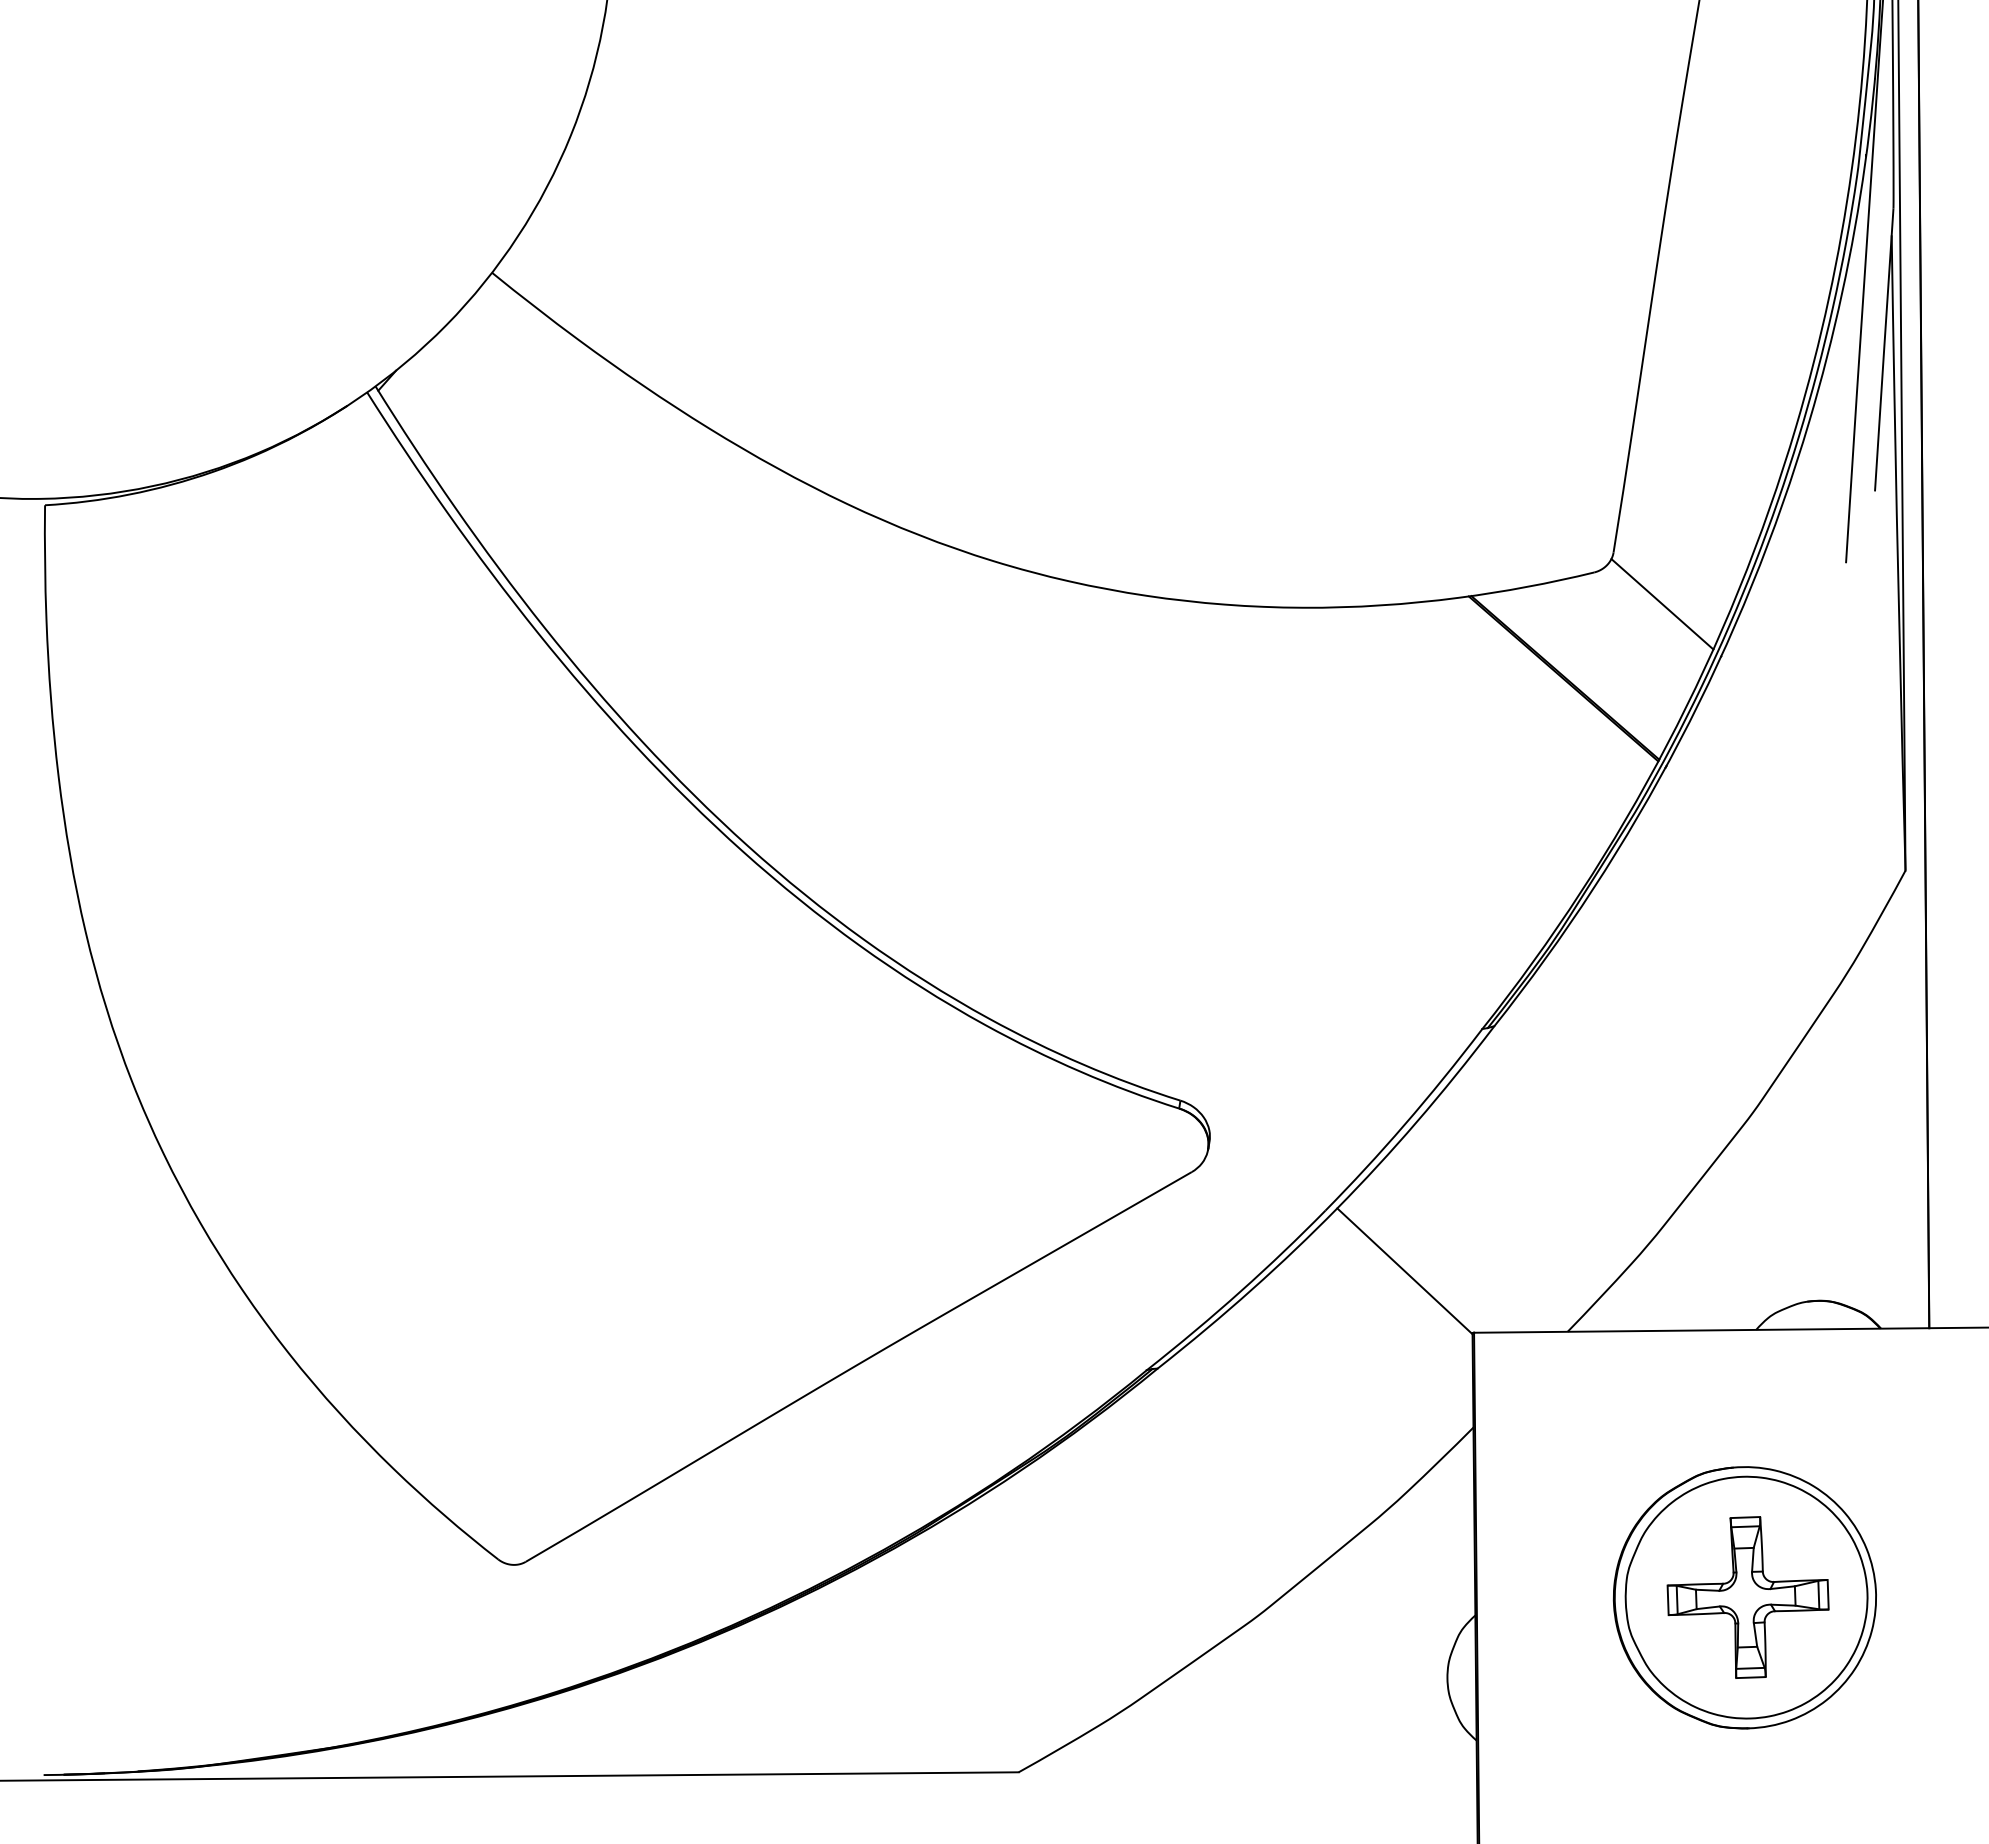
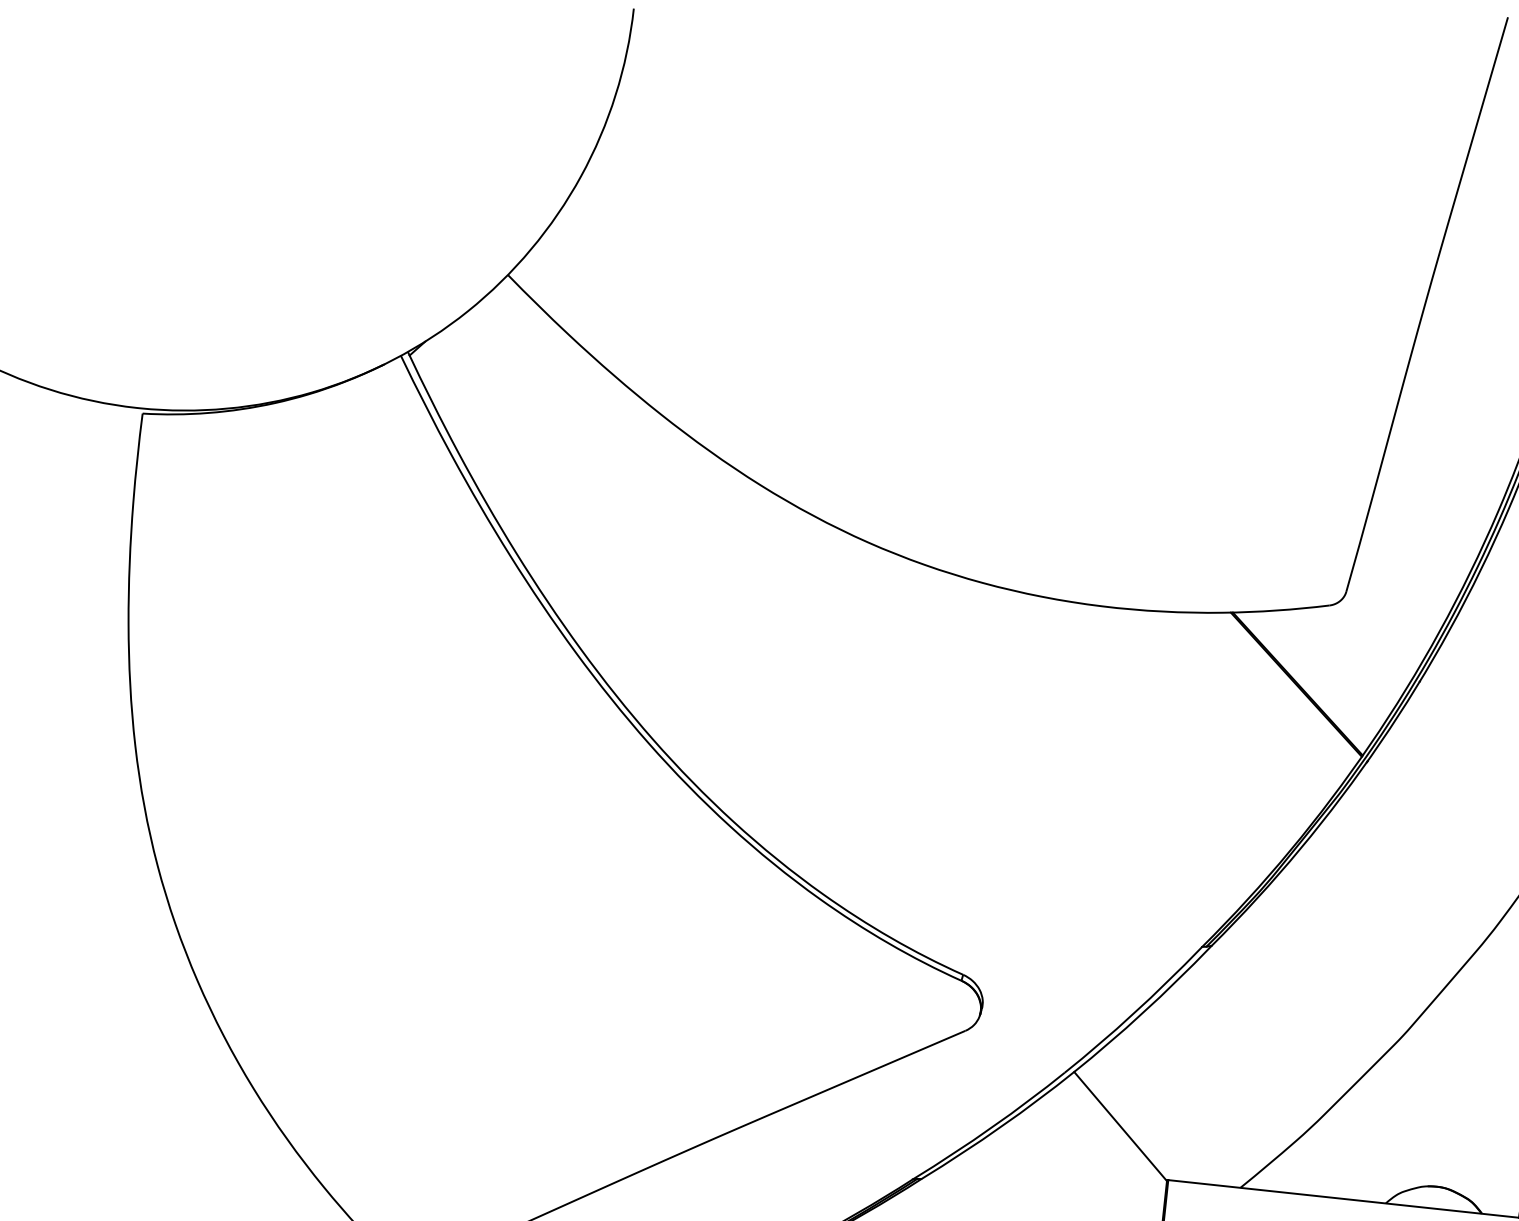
line: (1662, 604) -> (1379, 636), removed

